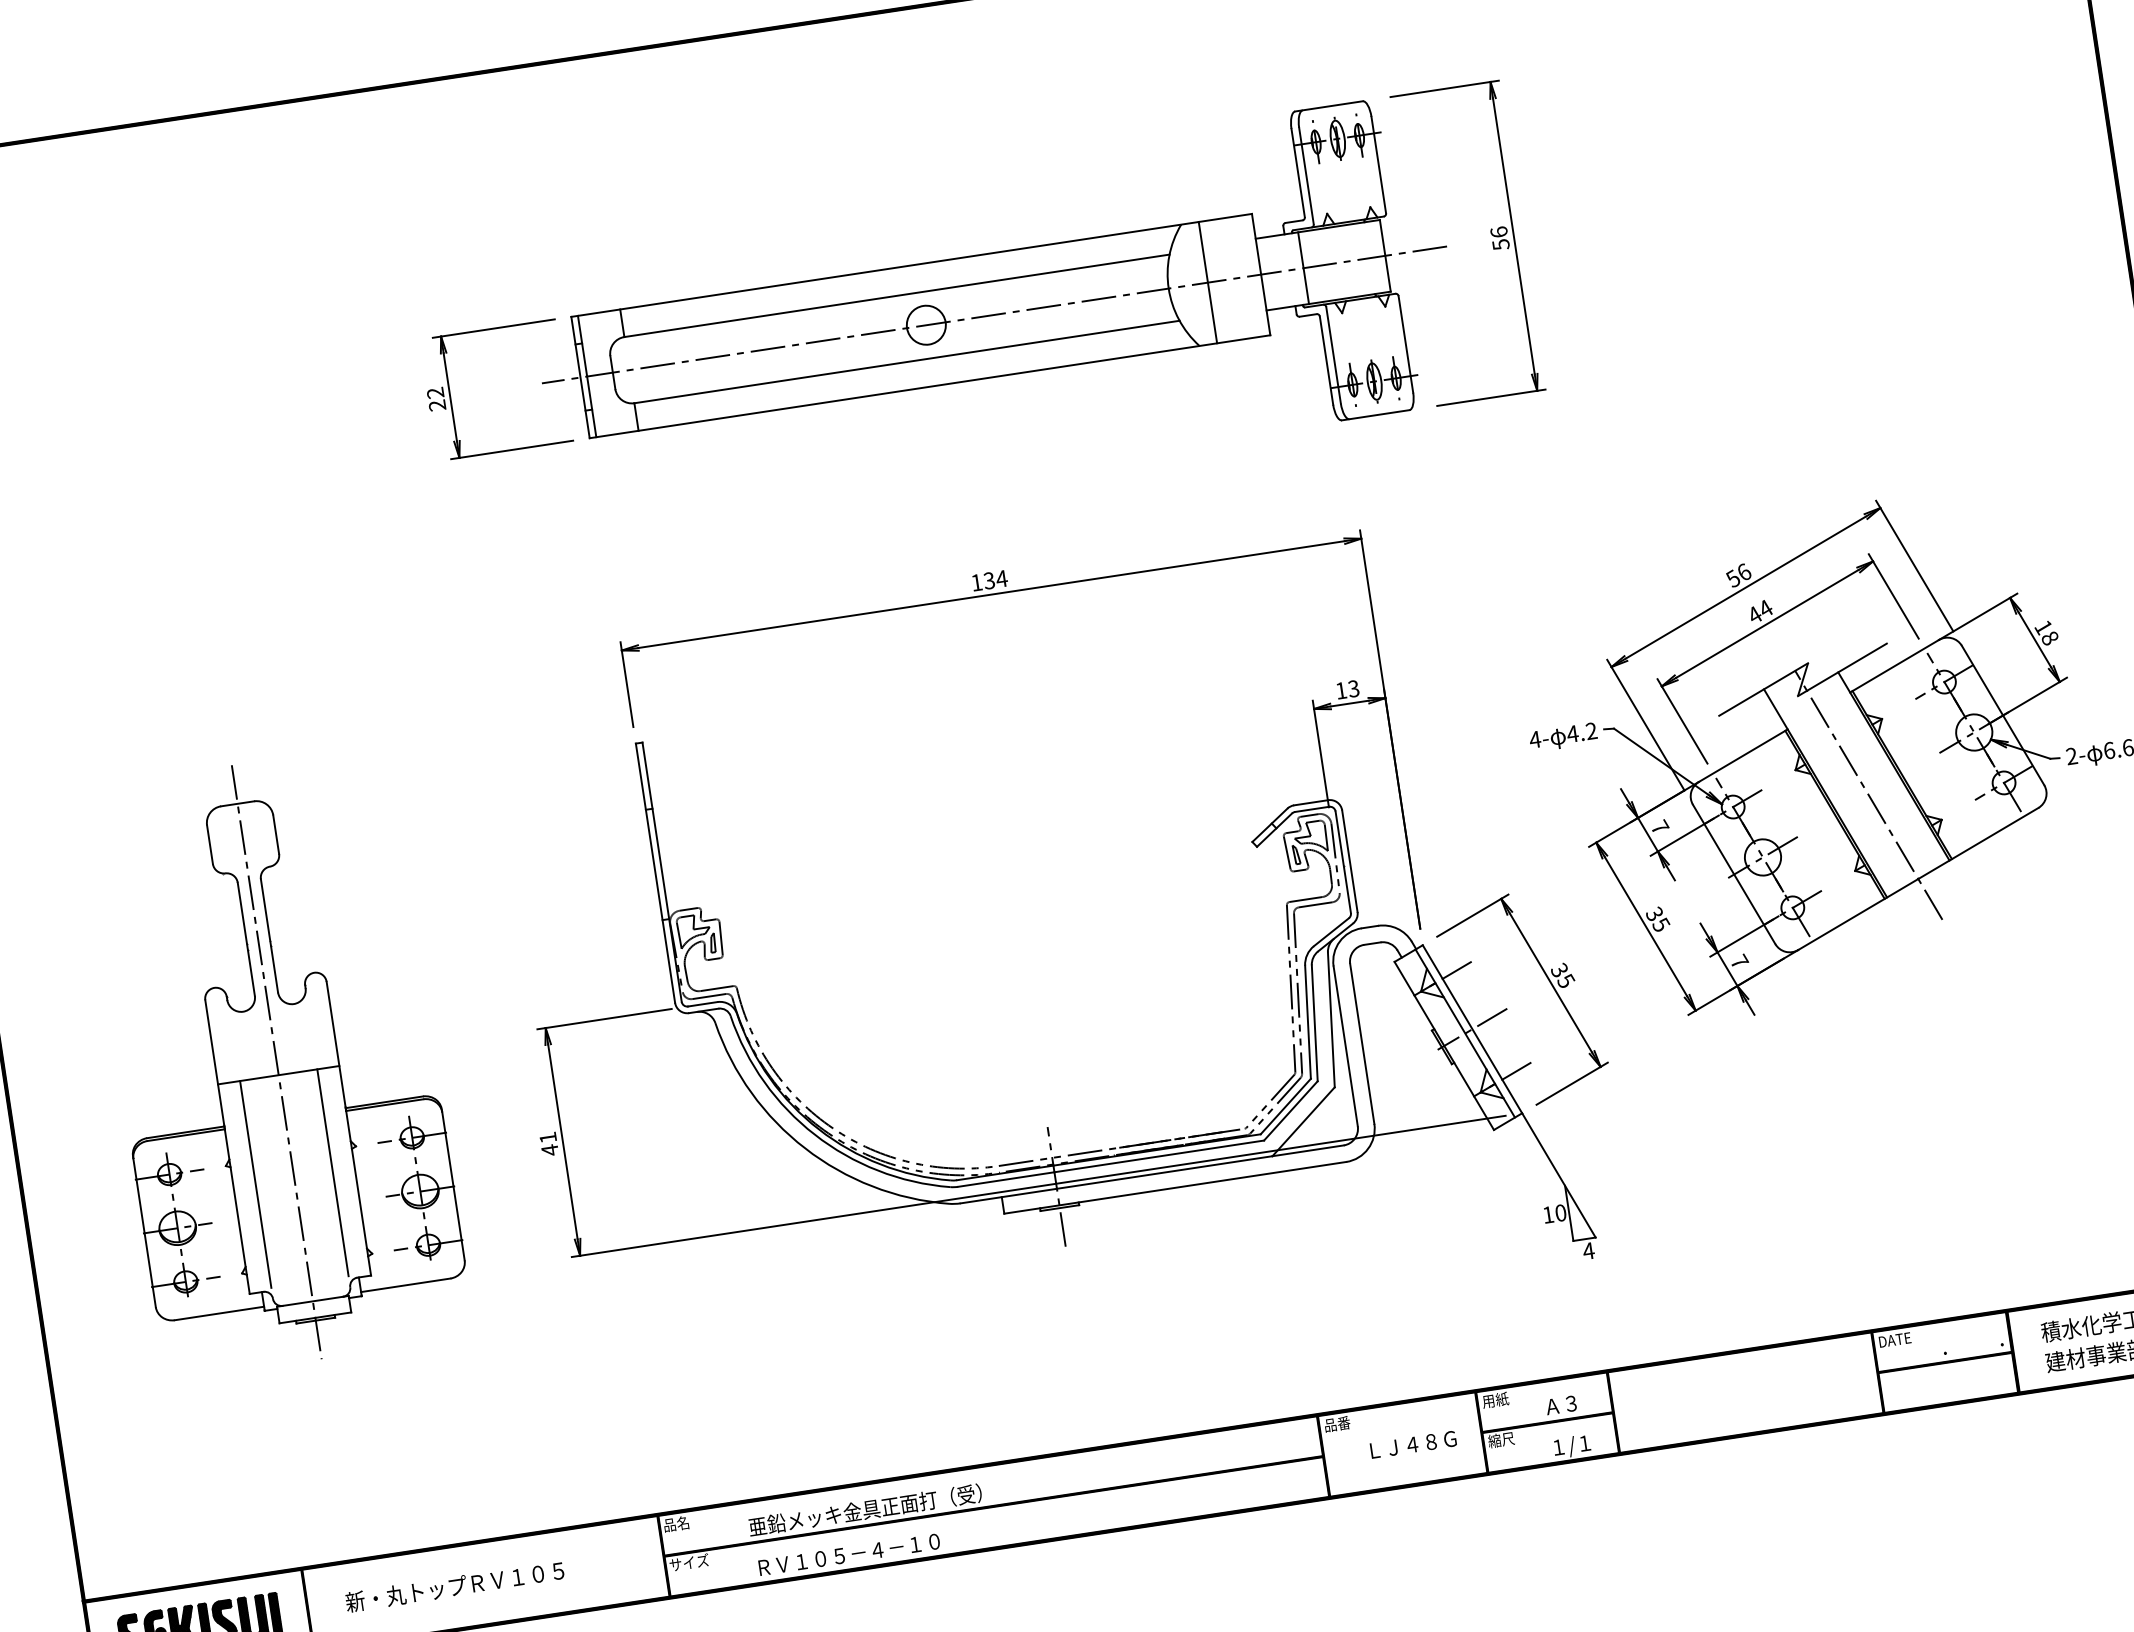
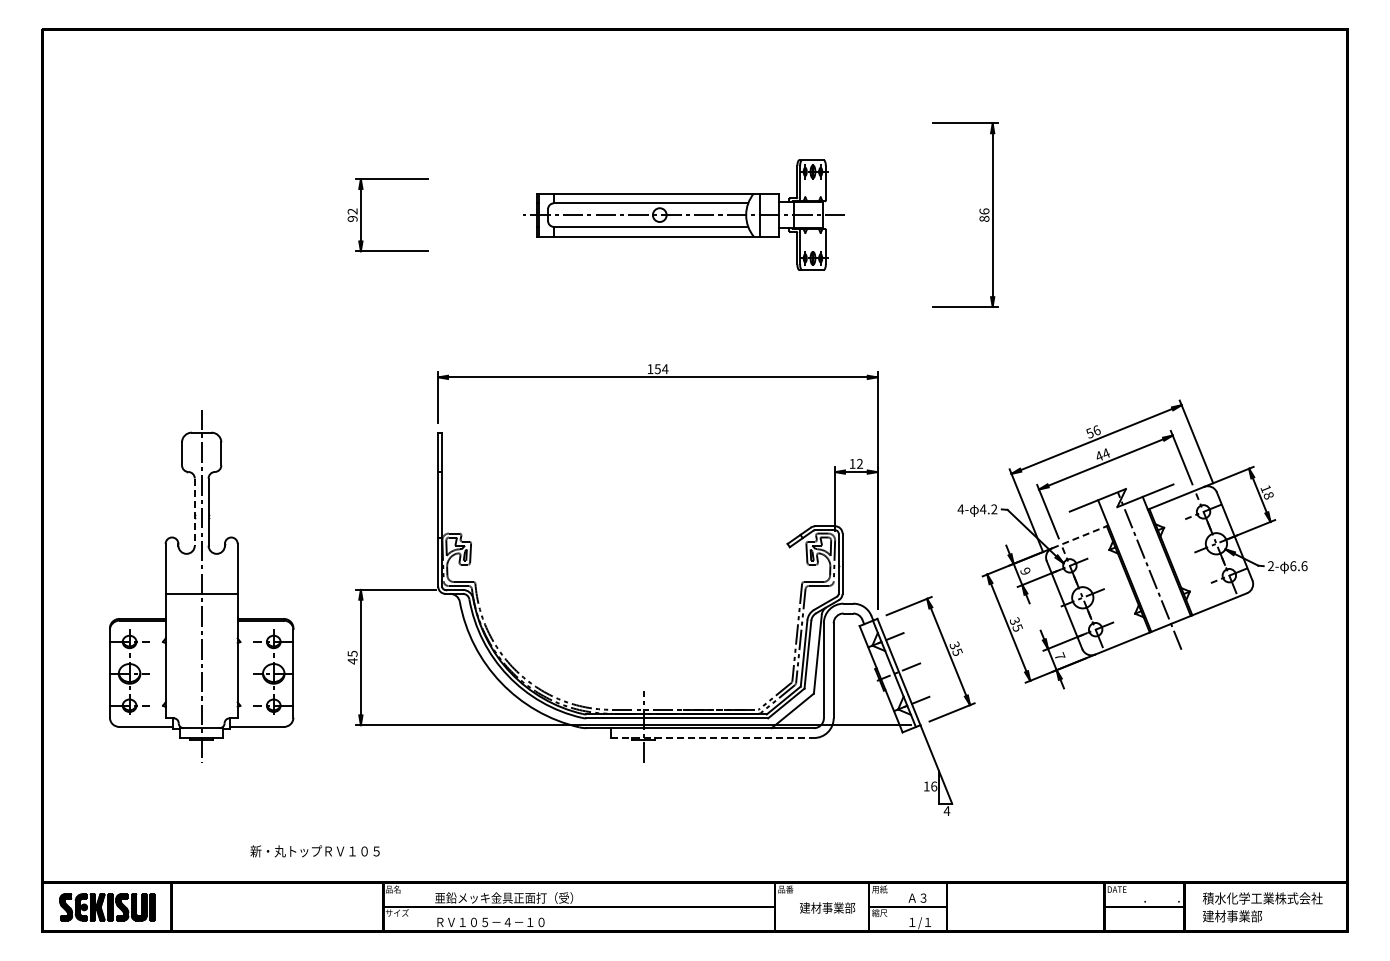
text: (1500, 243) -> (984, 218), 56 -> 86
part: (993, 313) -> (683, 214), size x0.6
text: (437, 404) -> (352, 218), 22 -> 92
text: (988, 579) -> (657, 368), 134 -> 154
text: (1353, 689) -> (859, 464), 13 -> 12
line: (1743, 754) -> (1080, 536), solid -> dashed
text: (1659, 826) -> (1025, 570), 7 -> 9
line: (245, 940) -> (194, 512), solid -> dashed
text: (547, 1137) -> (352, 653), 41 -> 45
line: (332, 1171) -> (224, 654), removed
line: (255, 1183) -> (178, 654), removed
line: (1175, 1188) -> (712, 738), solid -> dashed
text: (1561, 1212) -> (934, 786), 10 -> 16
text: (1412, 1443) -> (827, 907), ＬＪ４８Ｇ -> 建材事業部
text: (453, 1587) -> (314, 851), moved

